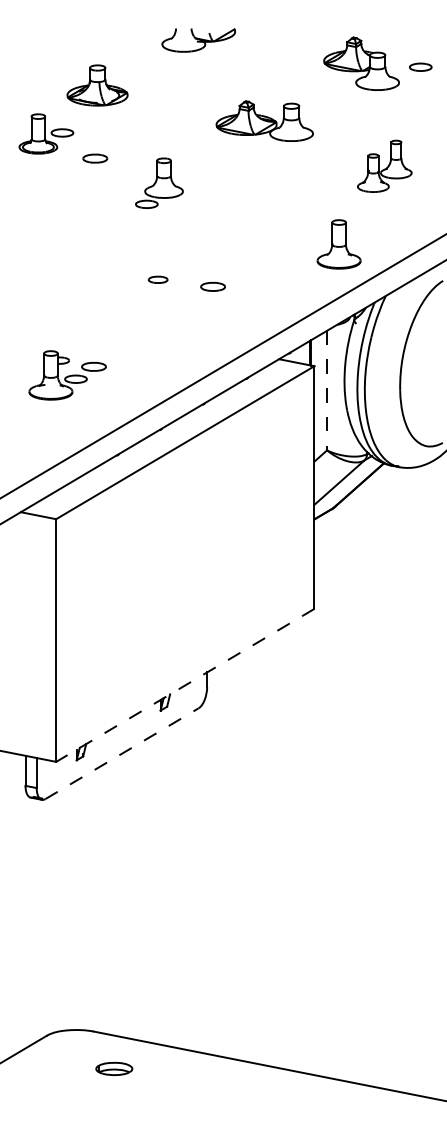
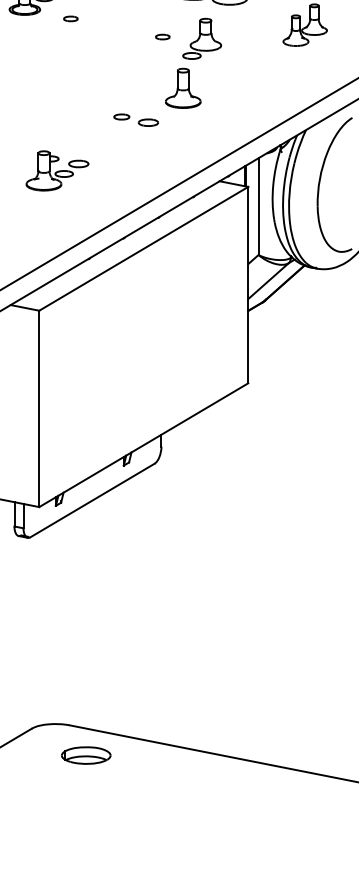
part: (94, 158) -> (70, 18), size x0.71
part: (208, 180) -> (162, 36), added
part: (159, 182) -> (202, 38), moved
part: (338, 244) -> (182, 88), moved
part: (212, 286) -> (147, 122), moved
part: (67, 375) -> (57, 170), moved
line: (327, 390) -> (258, 206), dashed -> solid
line: (184, 685) -> (143, 445), dashed -> solid
line: (122, 753) -> (92, 500), dashed -> solid
part: (114, 1068) -> (86, 755), size x1.67

